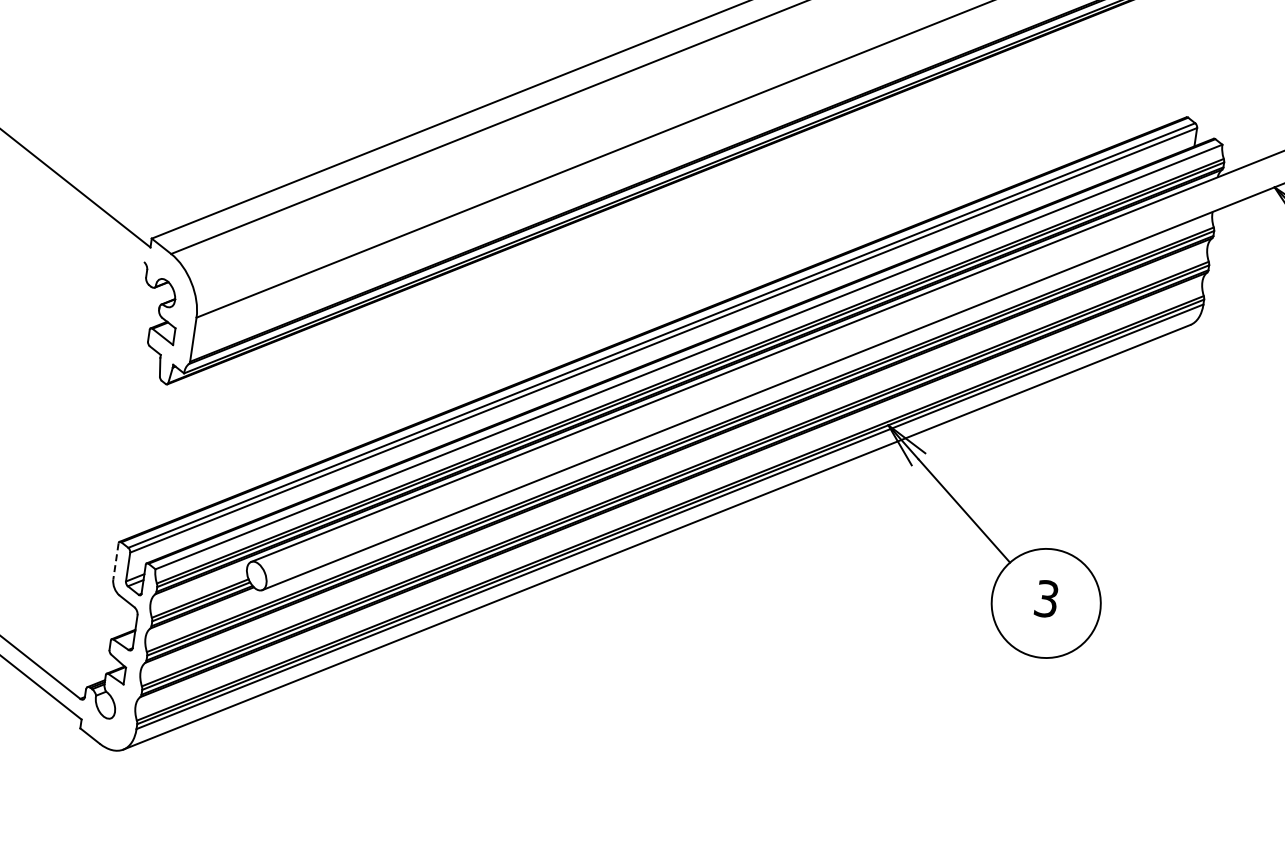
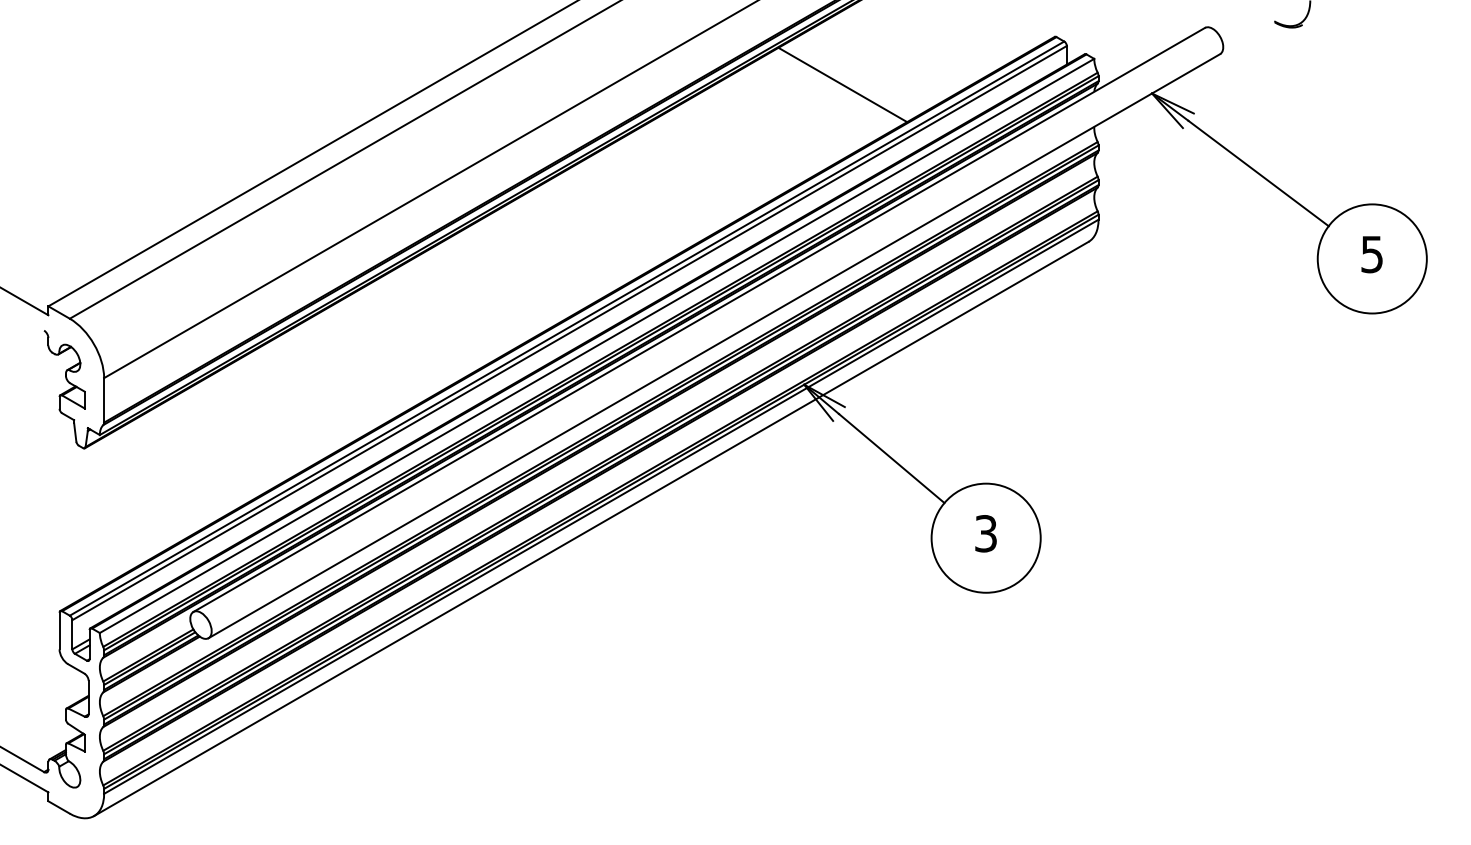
line: (969, 133) -> (842, 84), added
line: (115, 561) -> (59, 631), dashed -> solid

